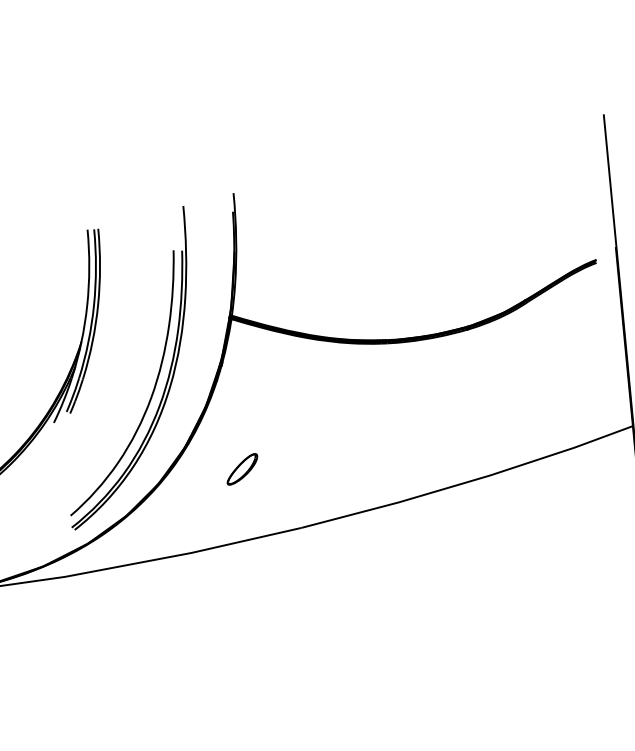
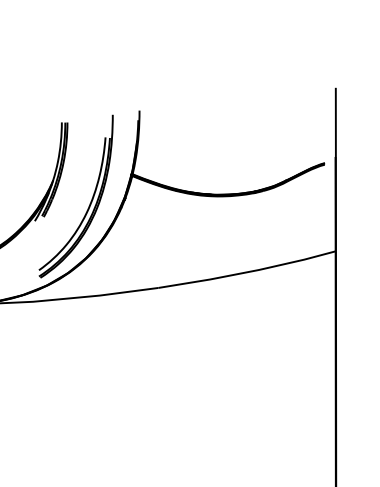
part: (242, 469) -> (130, 254), removed

